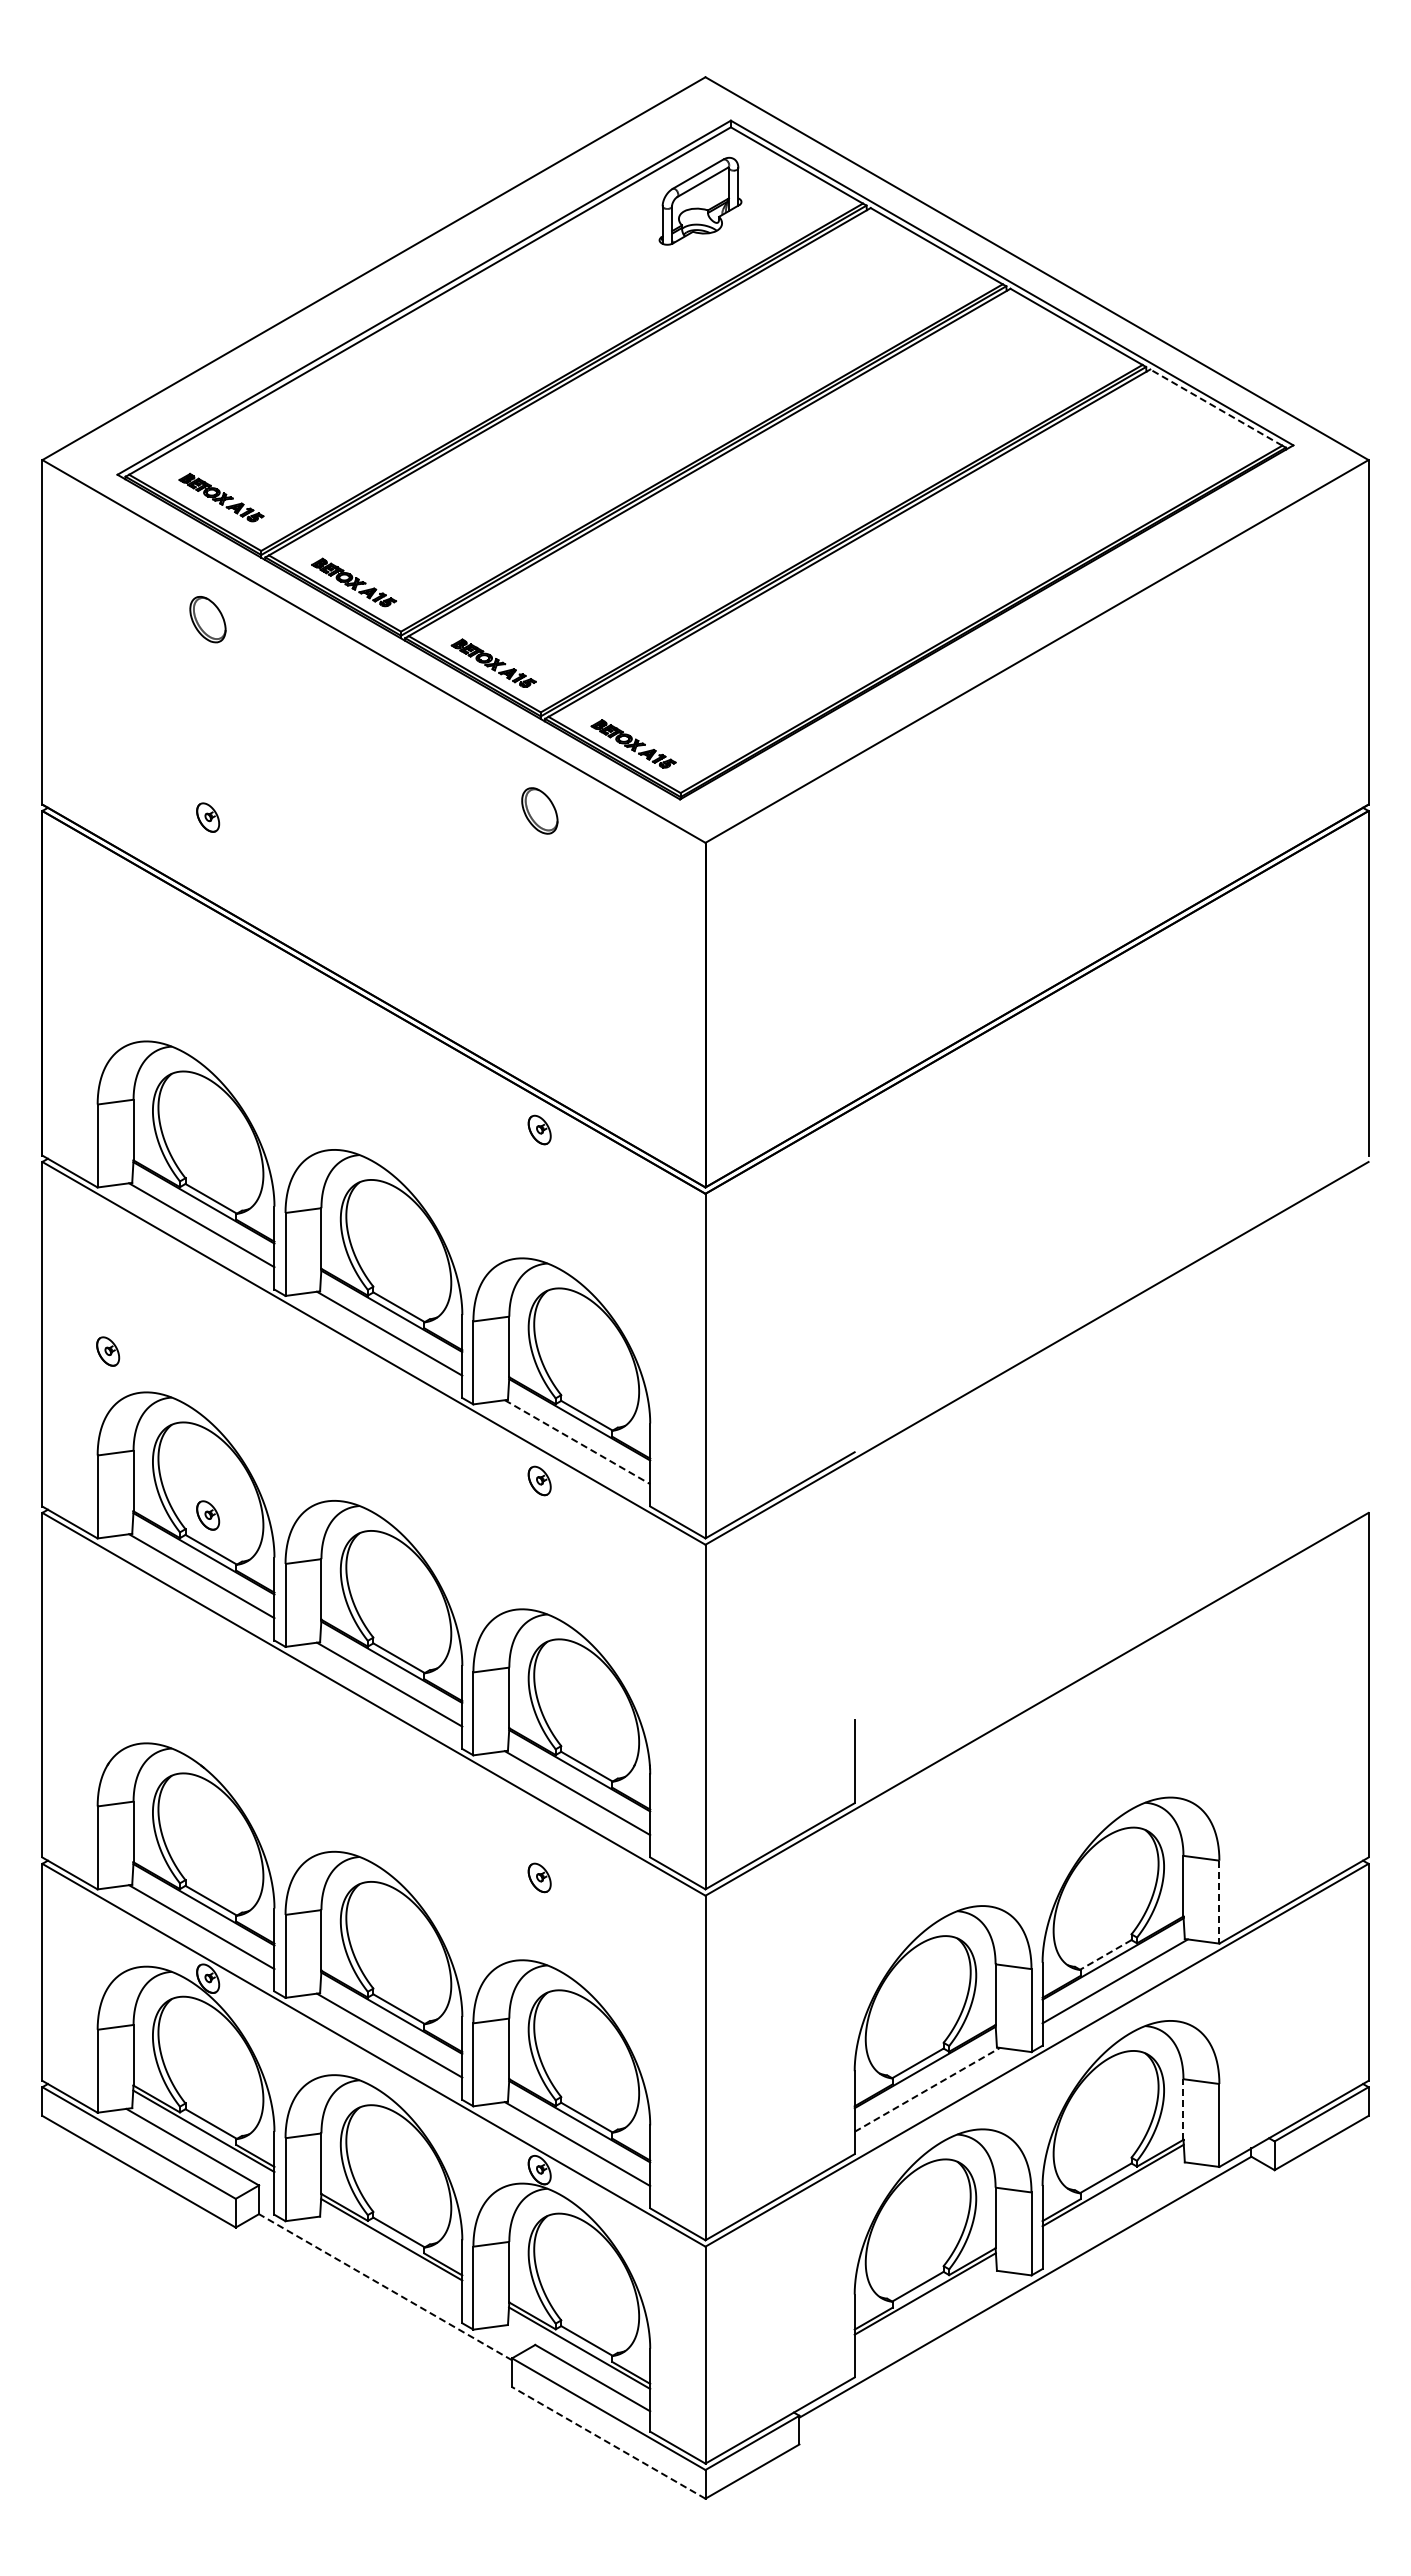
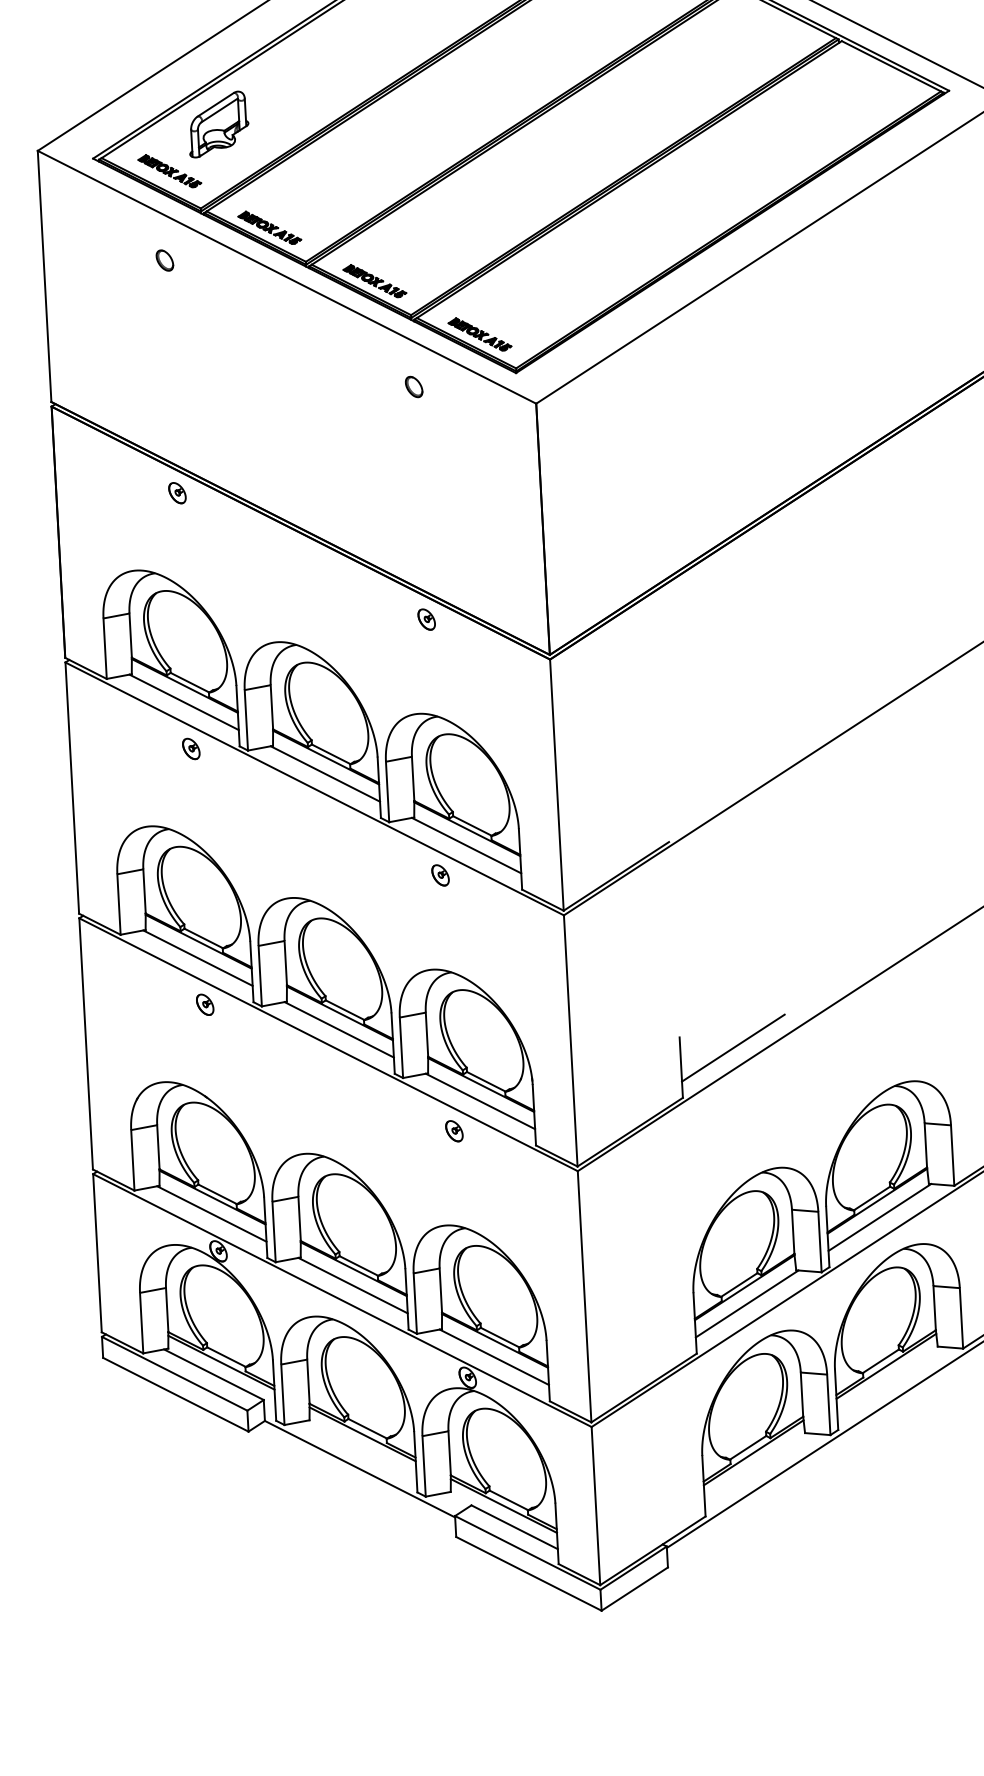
line: (1215, 407) -> (890, 66), dashed -> solid
part: (291, 437) -> (218, 124), added
part: (208, 619) -> (165, 260), size x0.62
part: (539, 810) -> (413, 386), size x0.62
part: (208, 817) -> (177, 493), moved
part: (108, 1351) -> (191, 748), moved
line: (577, 1442) -> (466, 845), dashed -> solid
part: (208, 1515) -> (205, 1004), moved
line: (927, 1738) -> (733, 1047), added
part: (539, 1877) -> (454, 1130), moved
line: (1219, 1902) -> (952, 1155), dashed -> solid
line: (1105, 1954) -> (871, 1198), dashed -> solid
line: (927, 2089) -> (747, 1303), dashed -> solid
line: (1183, 2109) -> (934, 1308), dashed -> solid
line: (385, 2286) -> (359, 1468), dashed -> solid
line: (608, 2442) -> (528, 1573), dashed -> solid

